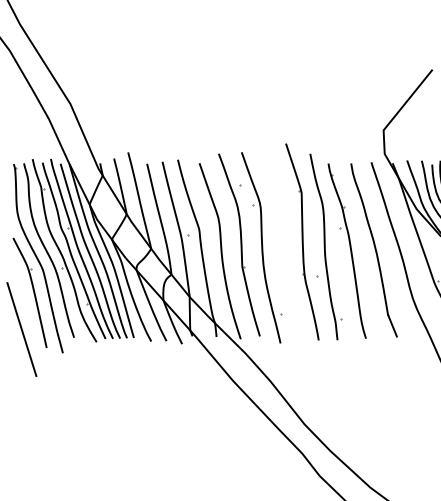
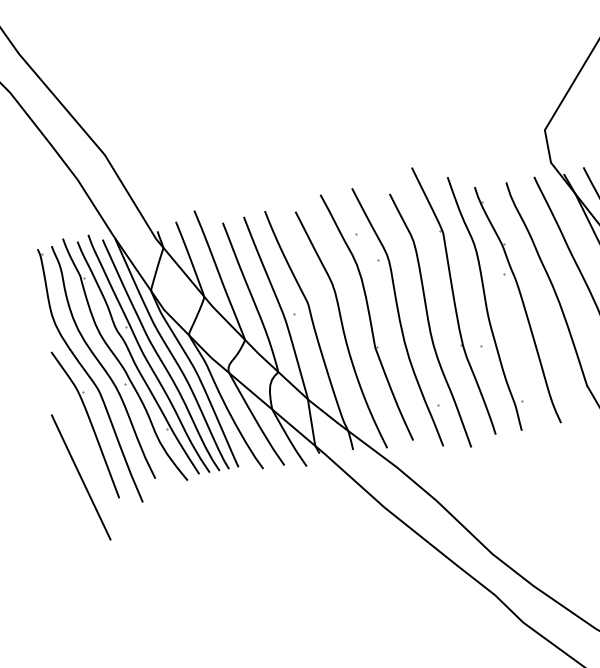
curve: (283, 253) -> (429, 320), added

